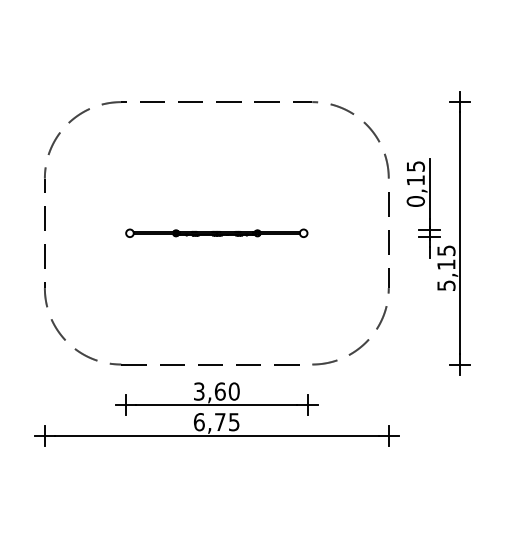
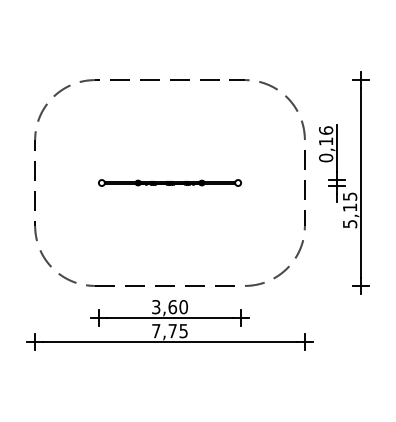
text: (415, 166) -> (325, 130), 0,15 -> 0,16
text: (199, 421) -> (156, 330), 6,75 -> 7,75

